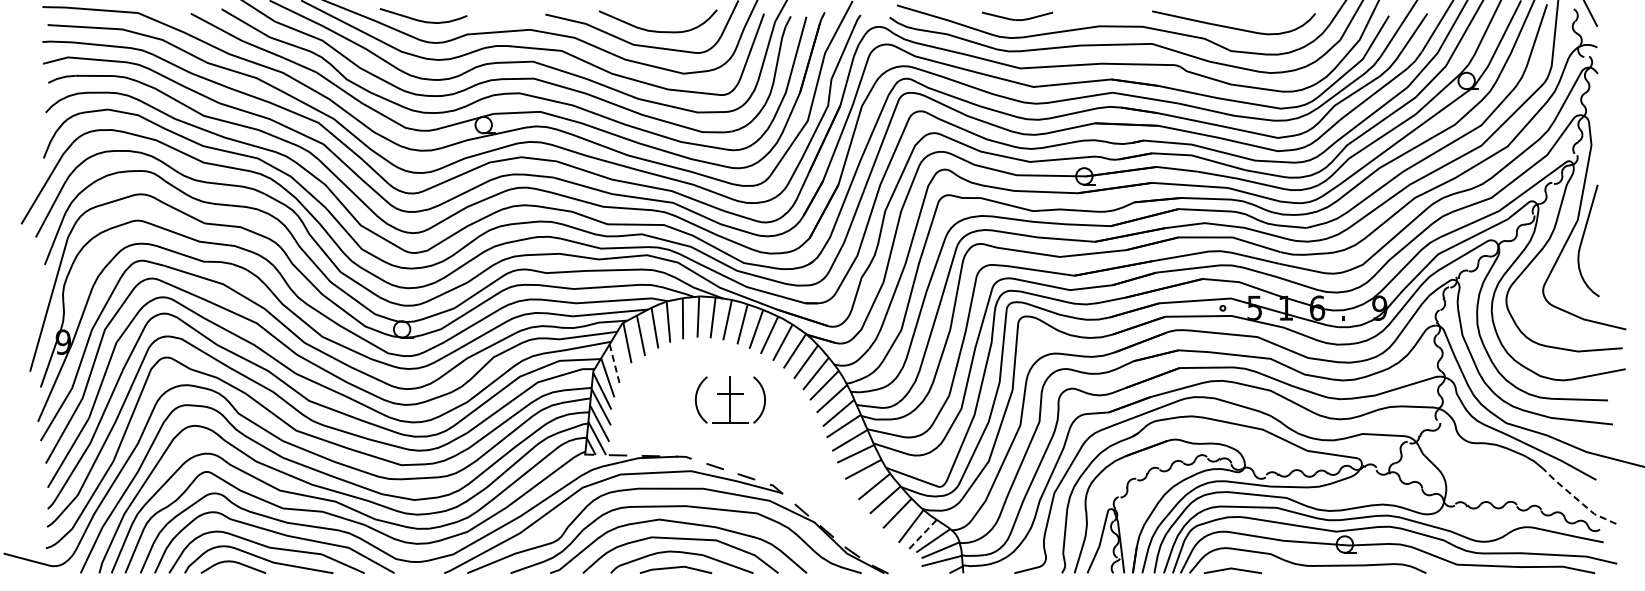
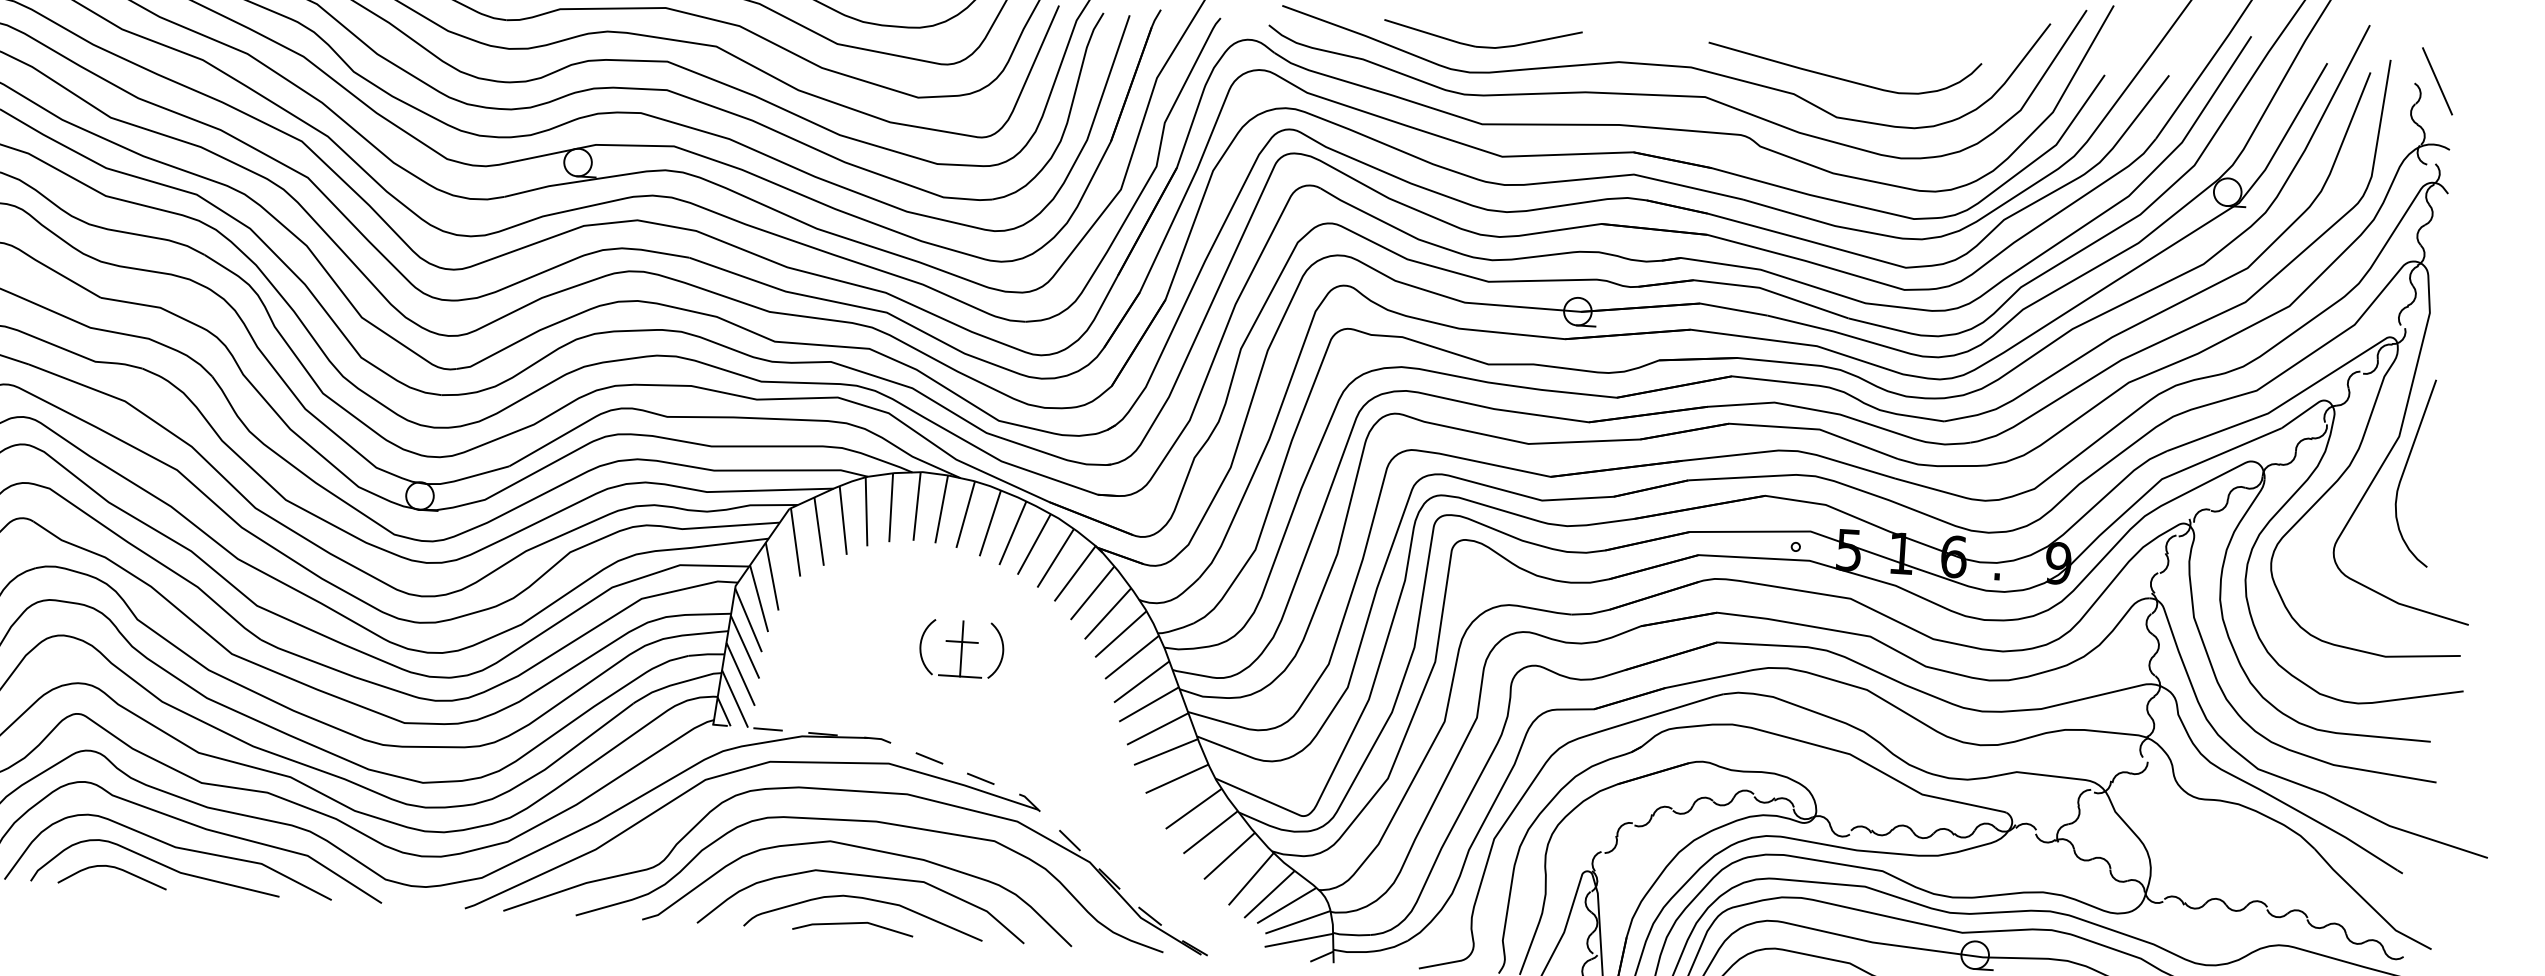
part: (1017, 16) -> (1482, 37), size x1.67
line: (614, 364) -> (771, 577), dashed -> solid
part: (729, 400) -> (960, 649), size x0.71
line: (1577, 499) -> (2369, 904), dashed -> solid
line: (922, 534) -> (1269, 893), dashed -> solid

